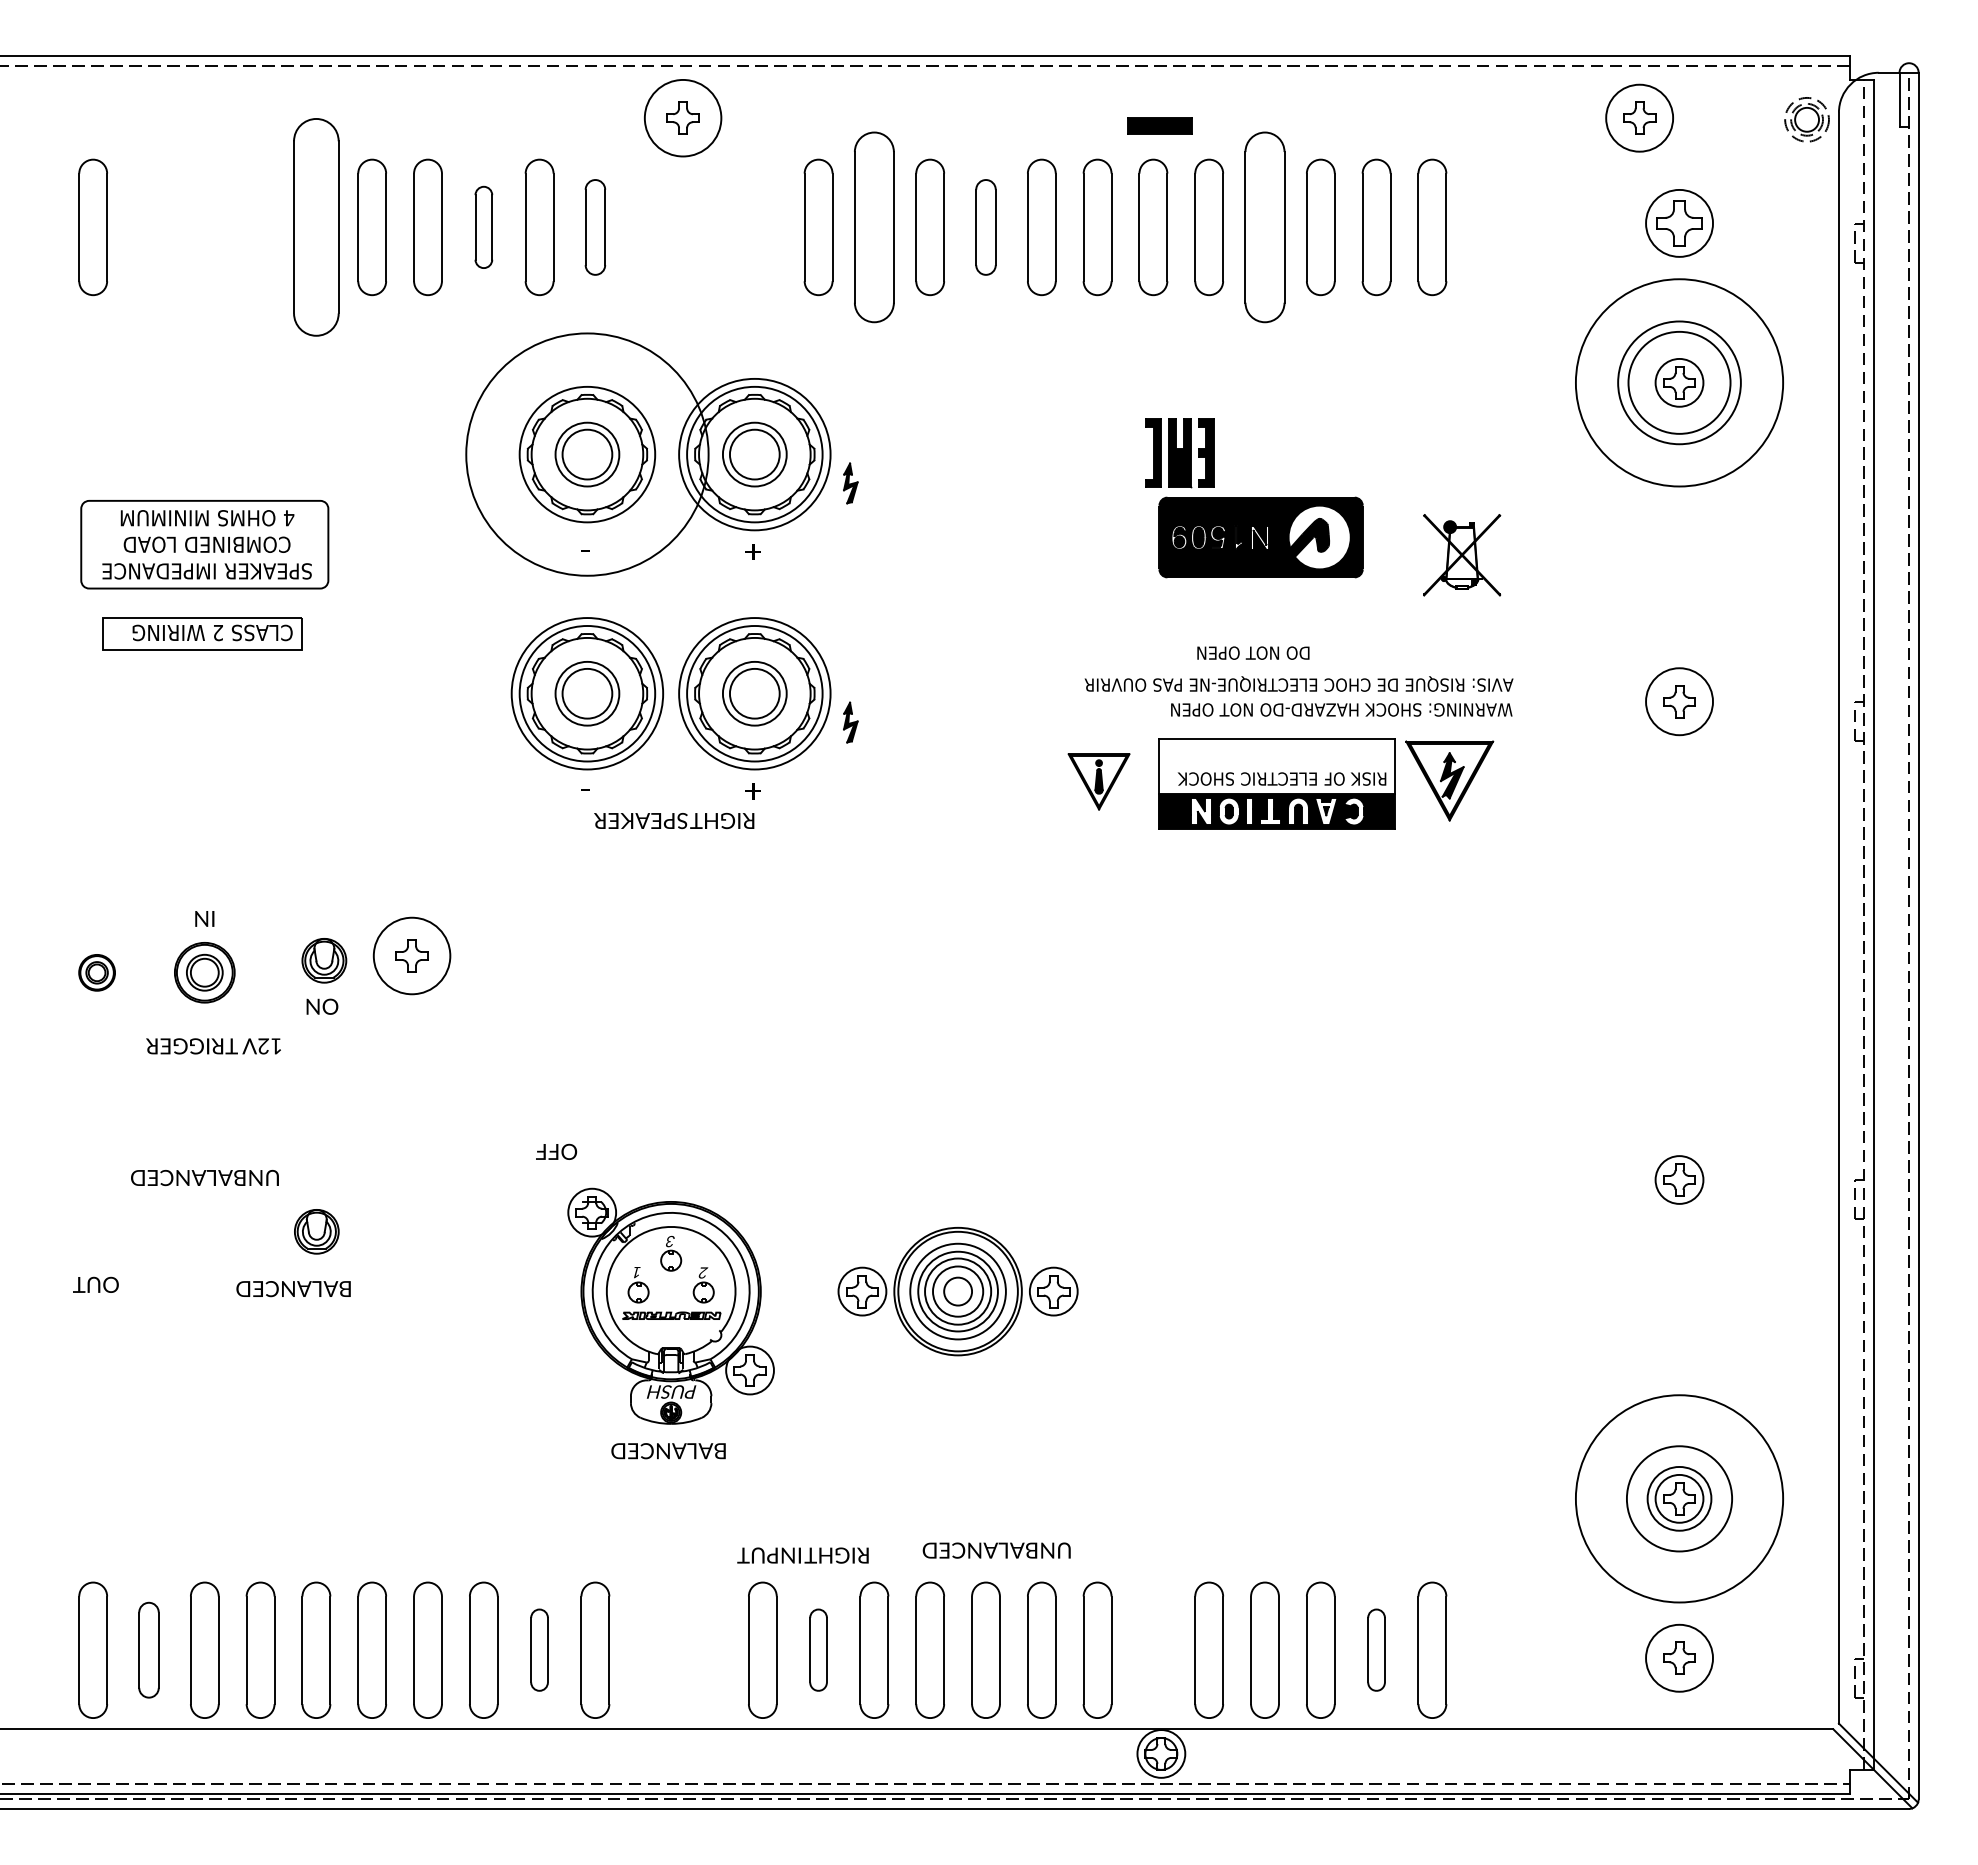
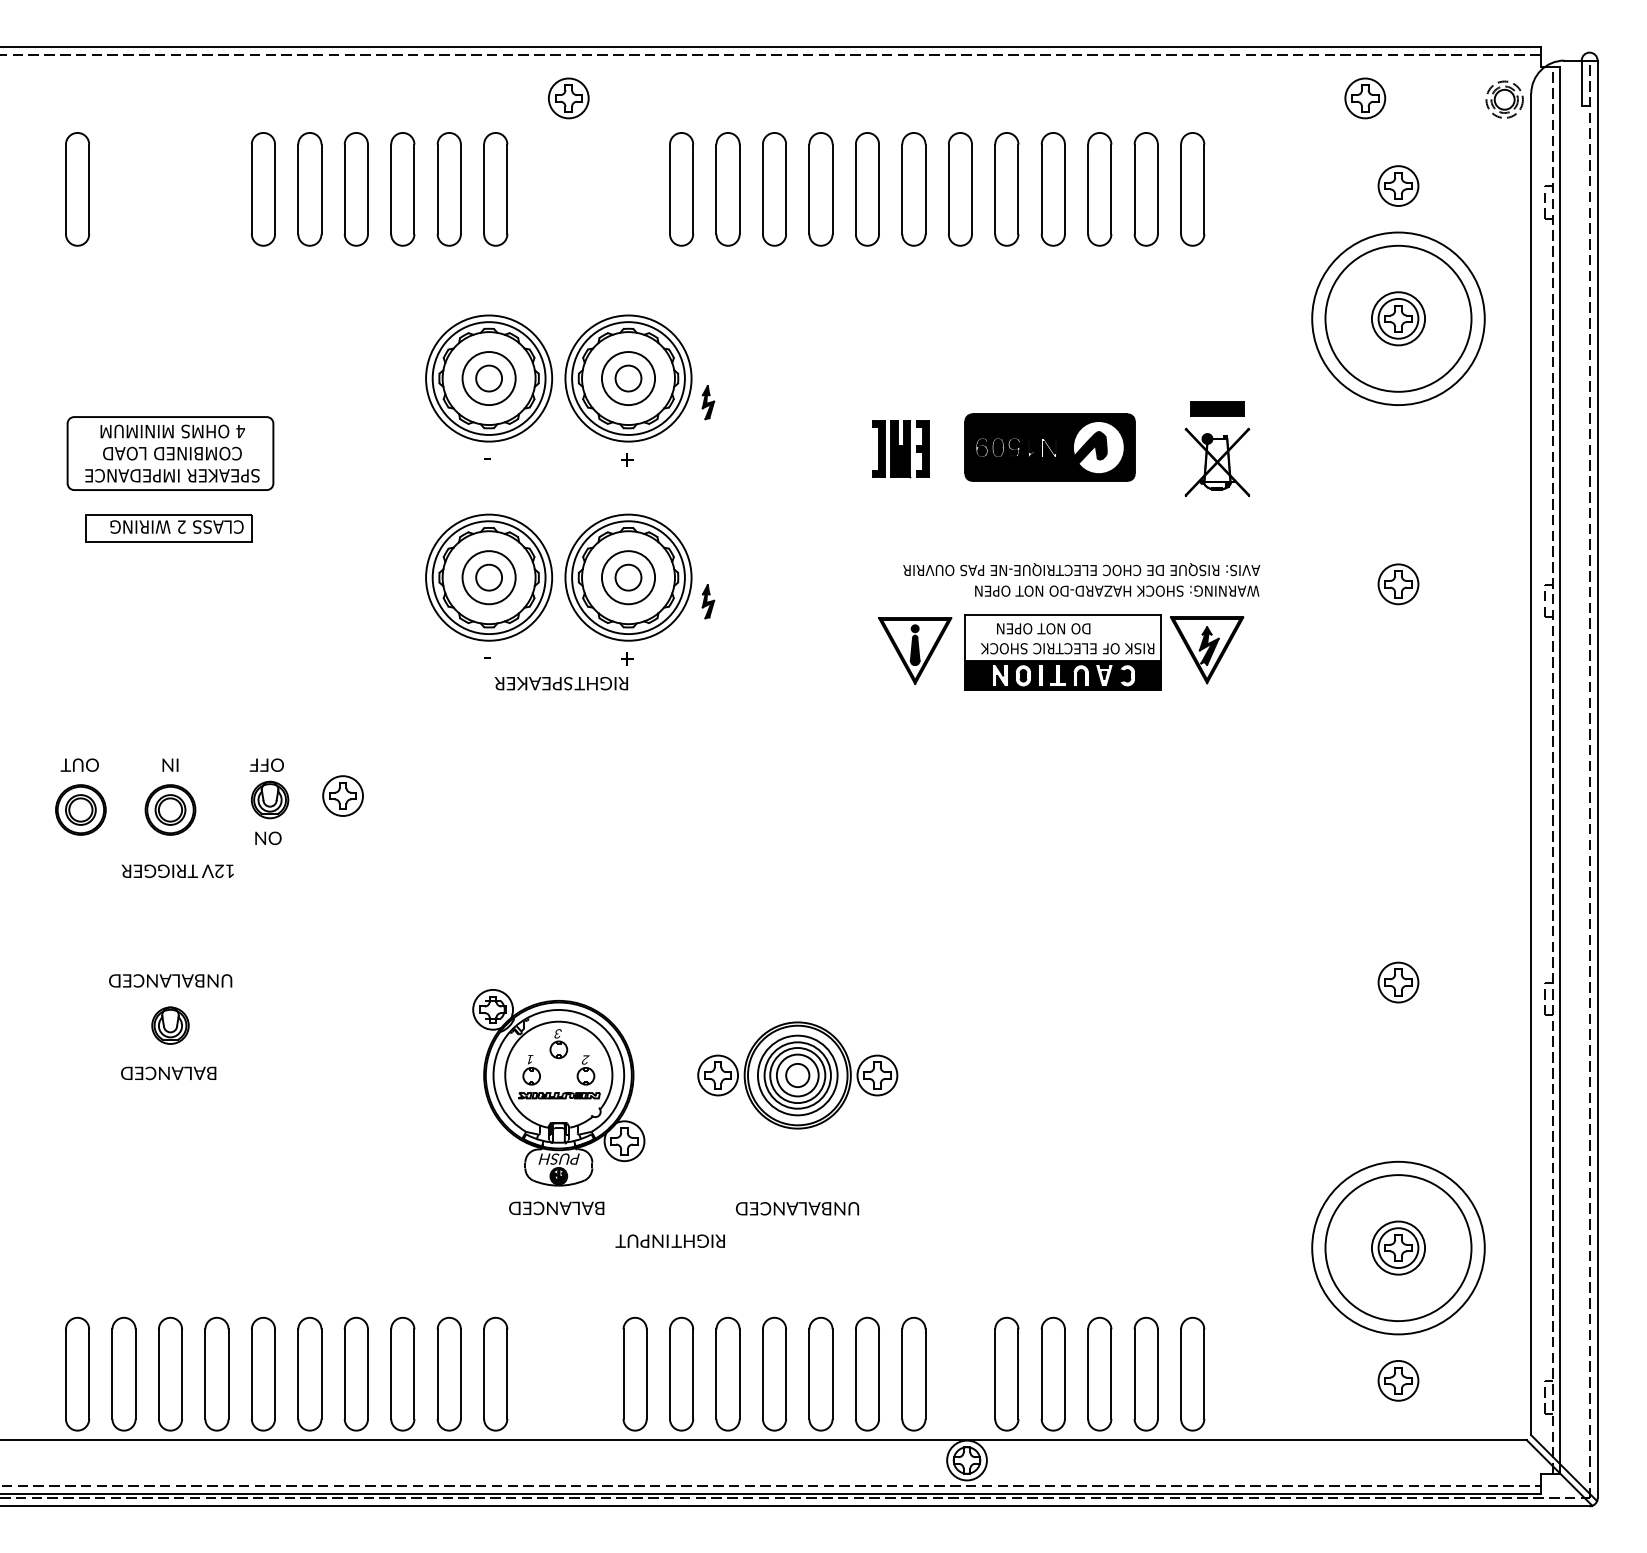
circle: (683, 118) -> (569, 98), size x0.62
circle: (1639, 118) -> (1365, 98), size x0.71
part: (1159, 125) -> (1216, 408), moved
part: (1679, 223) -> (1398, 186), size x0.71
part: (316, 227) -> (263, 189), size x0.62
part: (483, 227) -> (402, 189), size x1.67
part: (595, 227) -> (495, 189), size x1.43
part: (874, 227) -> (728, 189), size x0.71
part: (985, 227) -> (820, 189), size x1.43
part: (1264, 227) -> (1052, 189), size x0.71
circle: (1679, 382) -> (1398, 318), size x0.62
circle: (1679, 382) -> (1398, 318), size x1.43
part: (1179, 453) -> (900, 449), moved
circle: (586, 454) -> (488, 378), size x0.62
circle: (587, 454) -> (489, 378), size x0.62
circle: (754, 454) -> (628, 378), size x0.62
text: (1253, 652) -> (1043, 628), moved
circle: (586, 693) -> (488, 577), size x0.62
circle: (754, 693) -> (628, 577), size x0.62
circle: (1679, 701) -> (1398, 584), size x0.71
part: (1098, 781) -> (914, 650), size x1.43
circle: (411, 955) -> (342, 795), size x0.62
part: (96, 972) -> (80, 809), size x1.67
text: (556, 1151) -> (266, 764), moved
part: (316, 1231) -> (170, 1025), moved
text: (95, 1284) -> (79, 764), moved
text: (293, 1289) -> (168, 1073), moved
circle: (1679, 1498) -> (1398, 1247), size x1.67
text: (996, 1550) -> (797, 1208), moved
text: (802, 1555) -> (669, 1241), moved
part: (148, 1649) -> (123, 1373), size x1.43
part: (539, 1649) -> (449, 1373), size x1.67
part: (818, 1649) -> (681, 1373), size x1.67
part: (1376, 1649) -> (1146, 1373), size x1.67
circle: (1679, 1658) -> (1398, 1381), size x0.71

